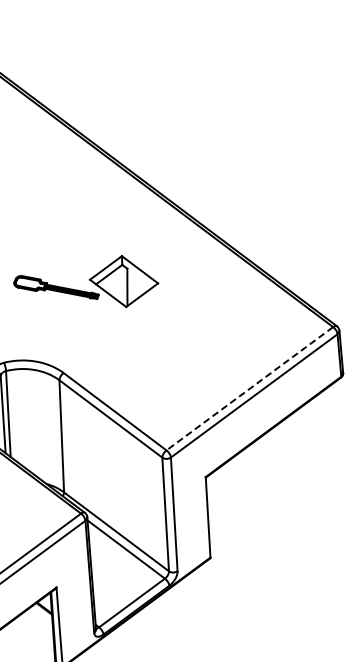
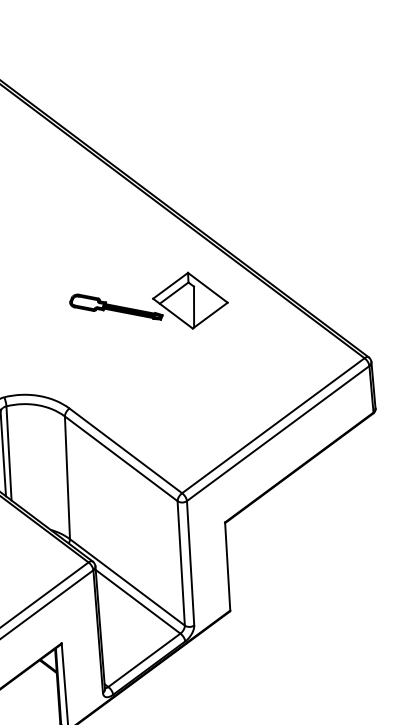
part: (86, 281) -> (149, 300), moved
line: (249, 388) -> (272, 425), dashed -> solid

